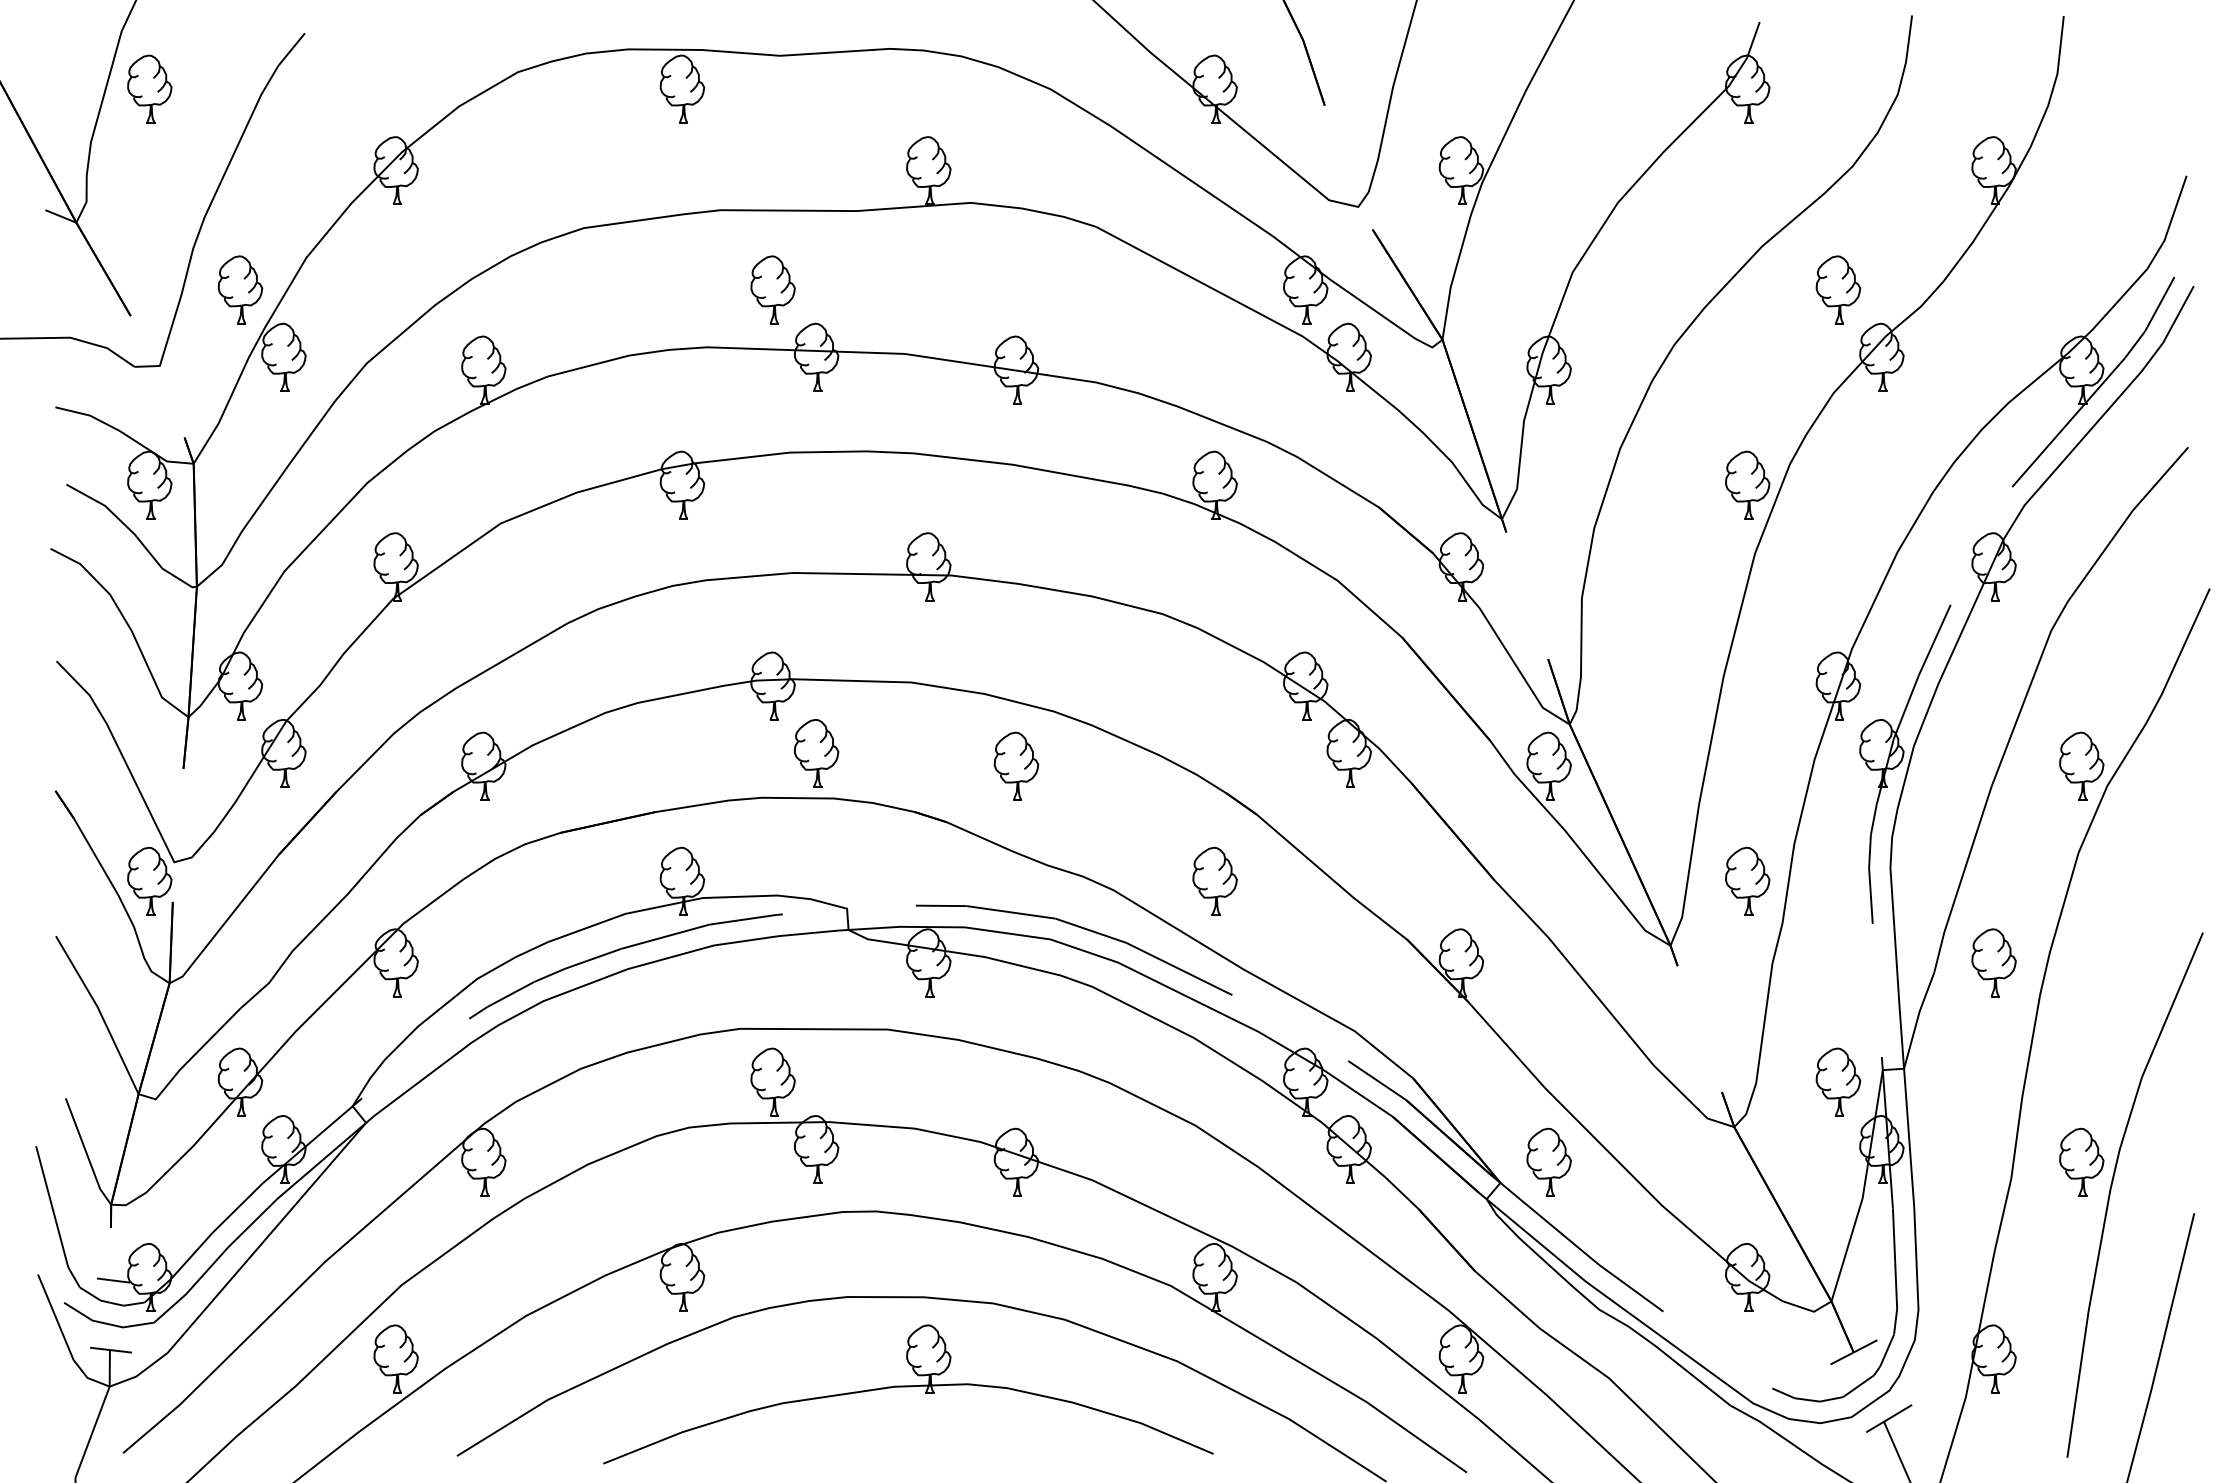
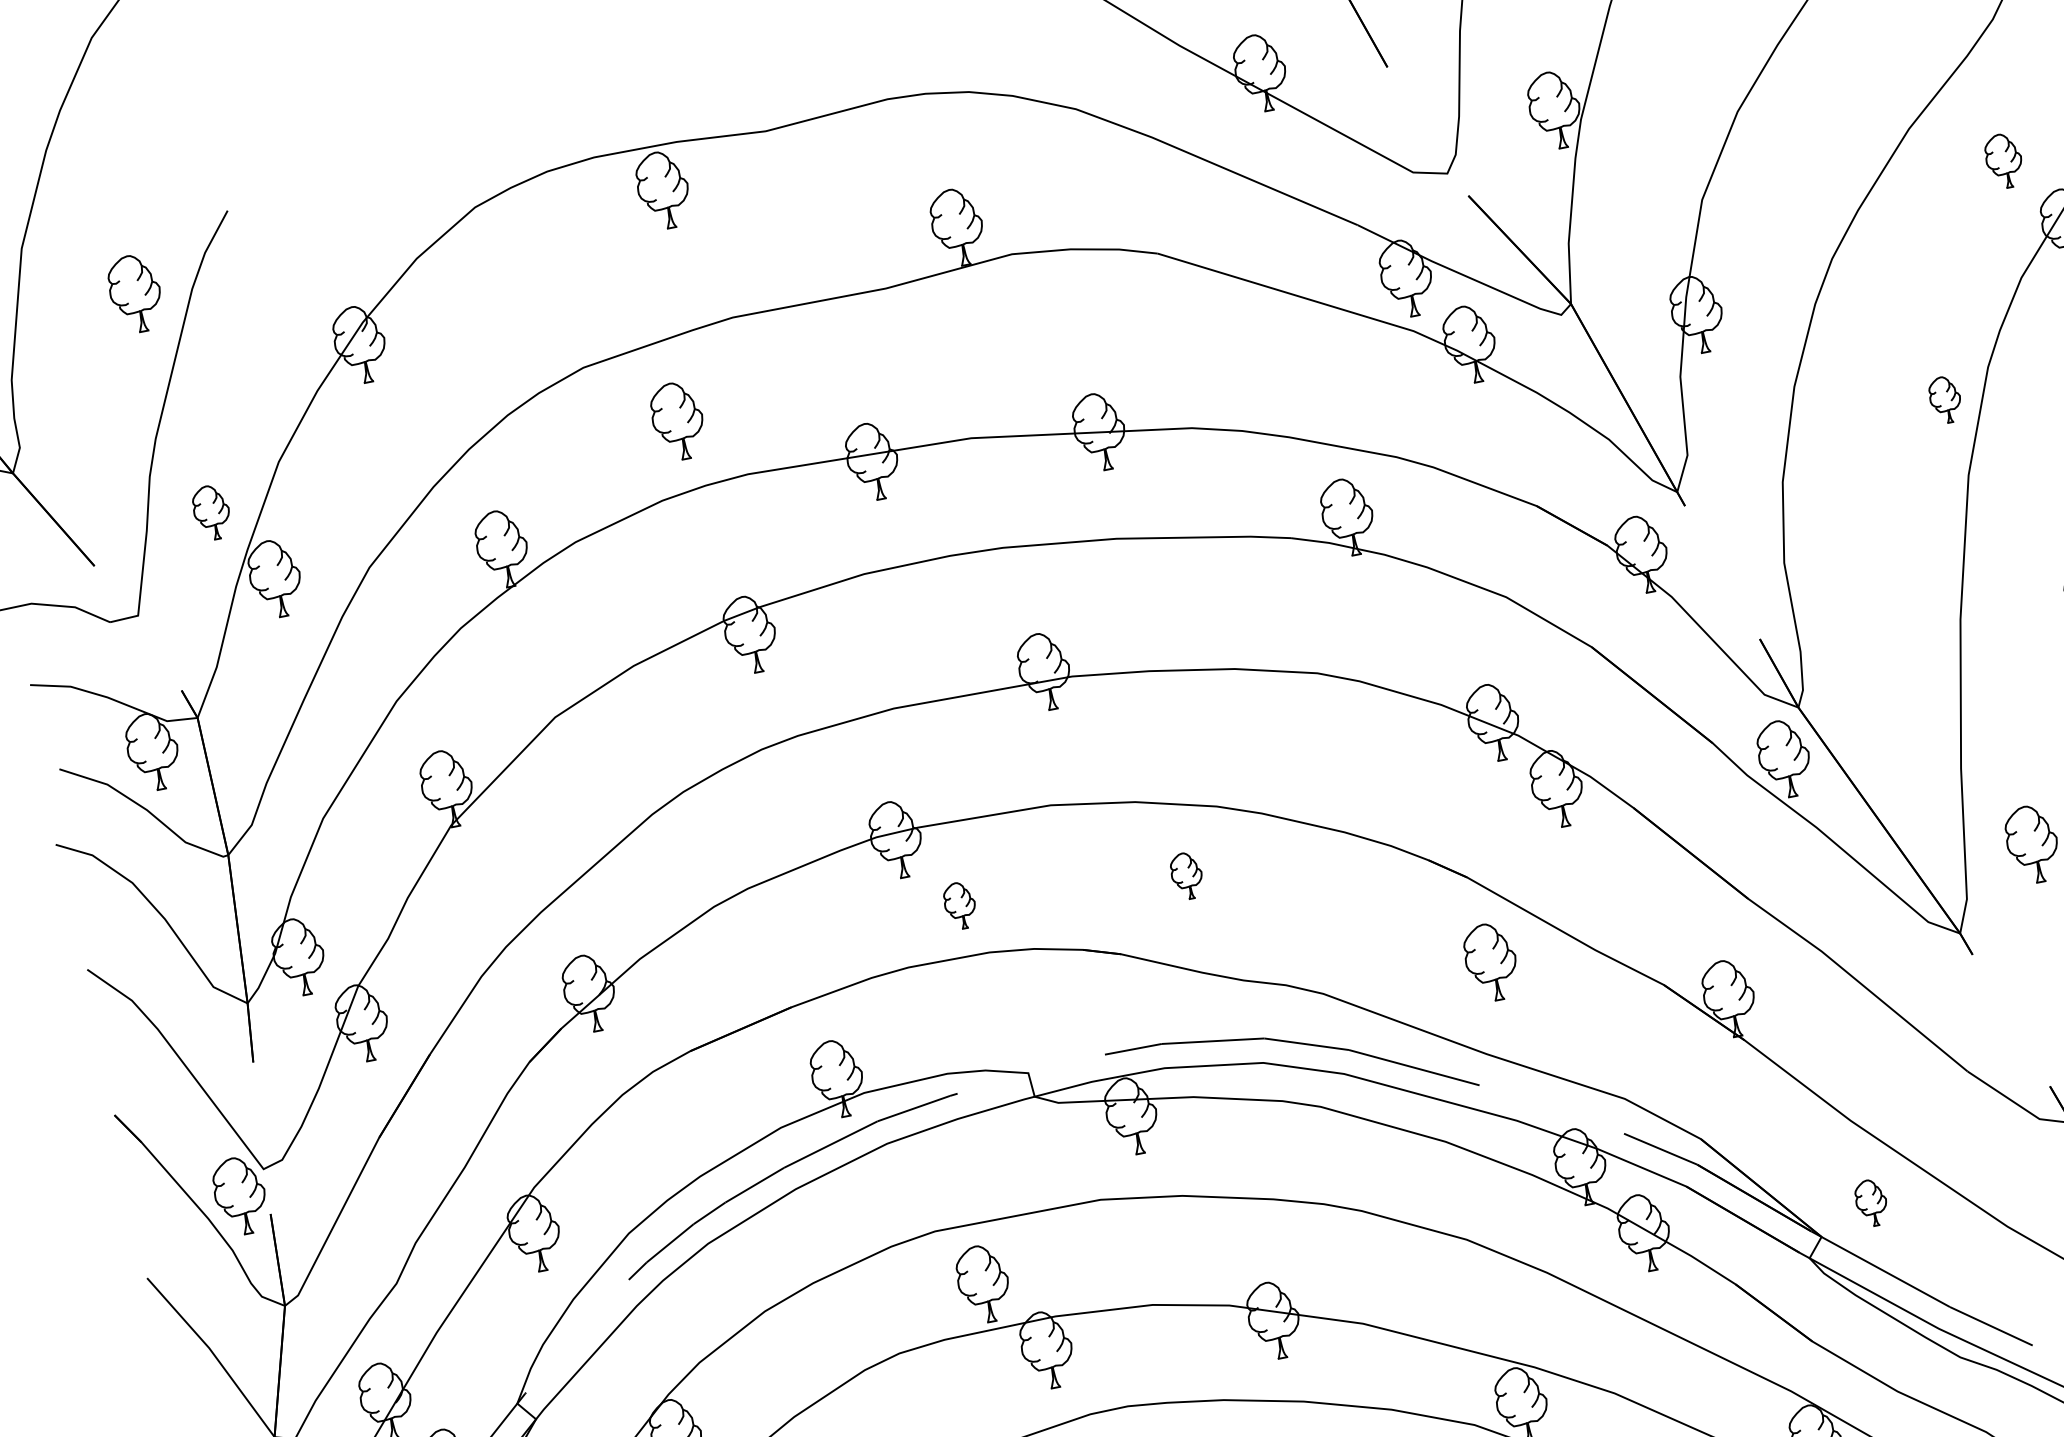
part: (149, 88) -> (135, 293), moved
part: (240, 289) -> (211, 512), size x0.7
part: (772, 289) -> (677, 420), moved
part: (1838, 289) -> (2004, 160), size x0.7
part: (1747, 484) -> (1944, 399), size x0.6
part: (816, 753) -> (959, 905), size x0.6
part: (1016, 765) -> (1186, 875), size x0.6
part: (1214, 880) -> (1490, 961), moved
part: (1548, 1161) -> (1870, 1202), size x0.6

